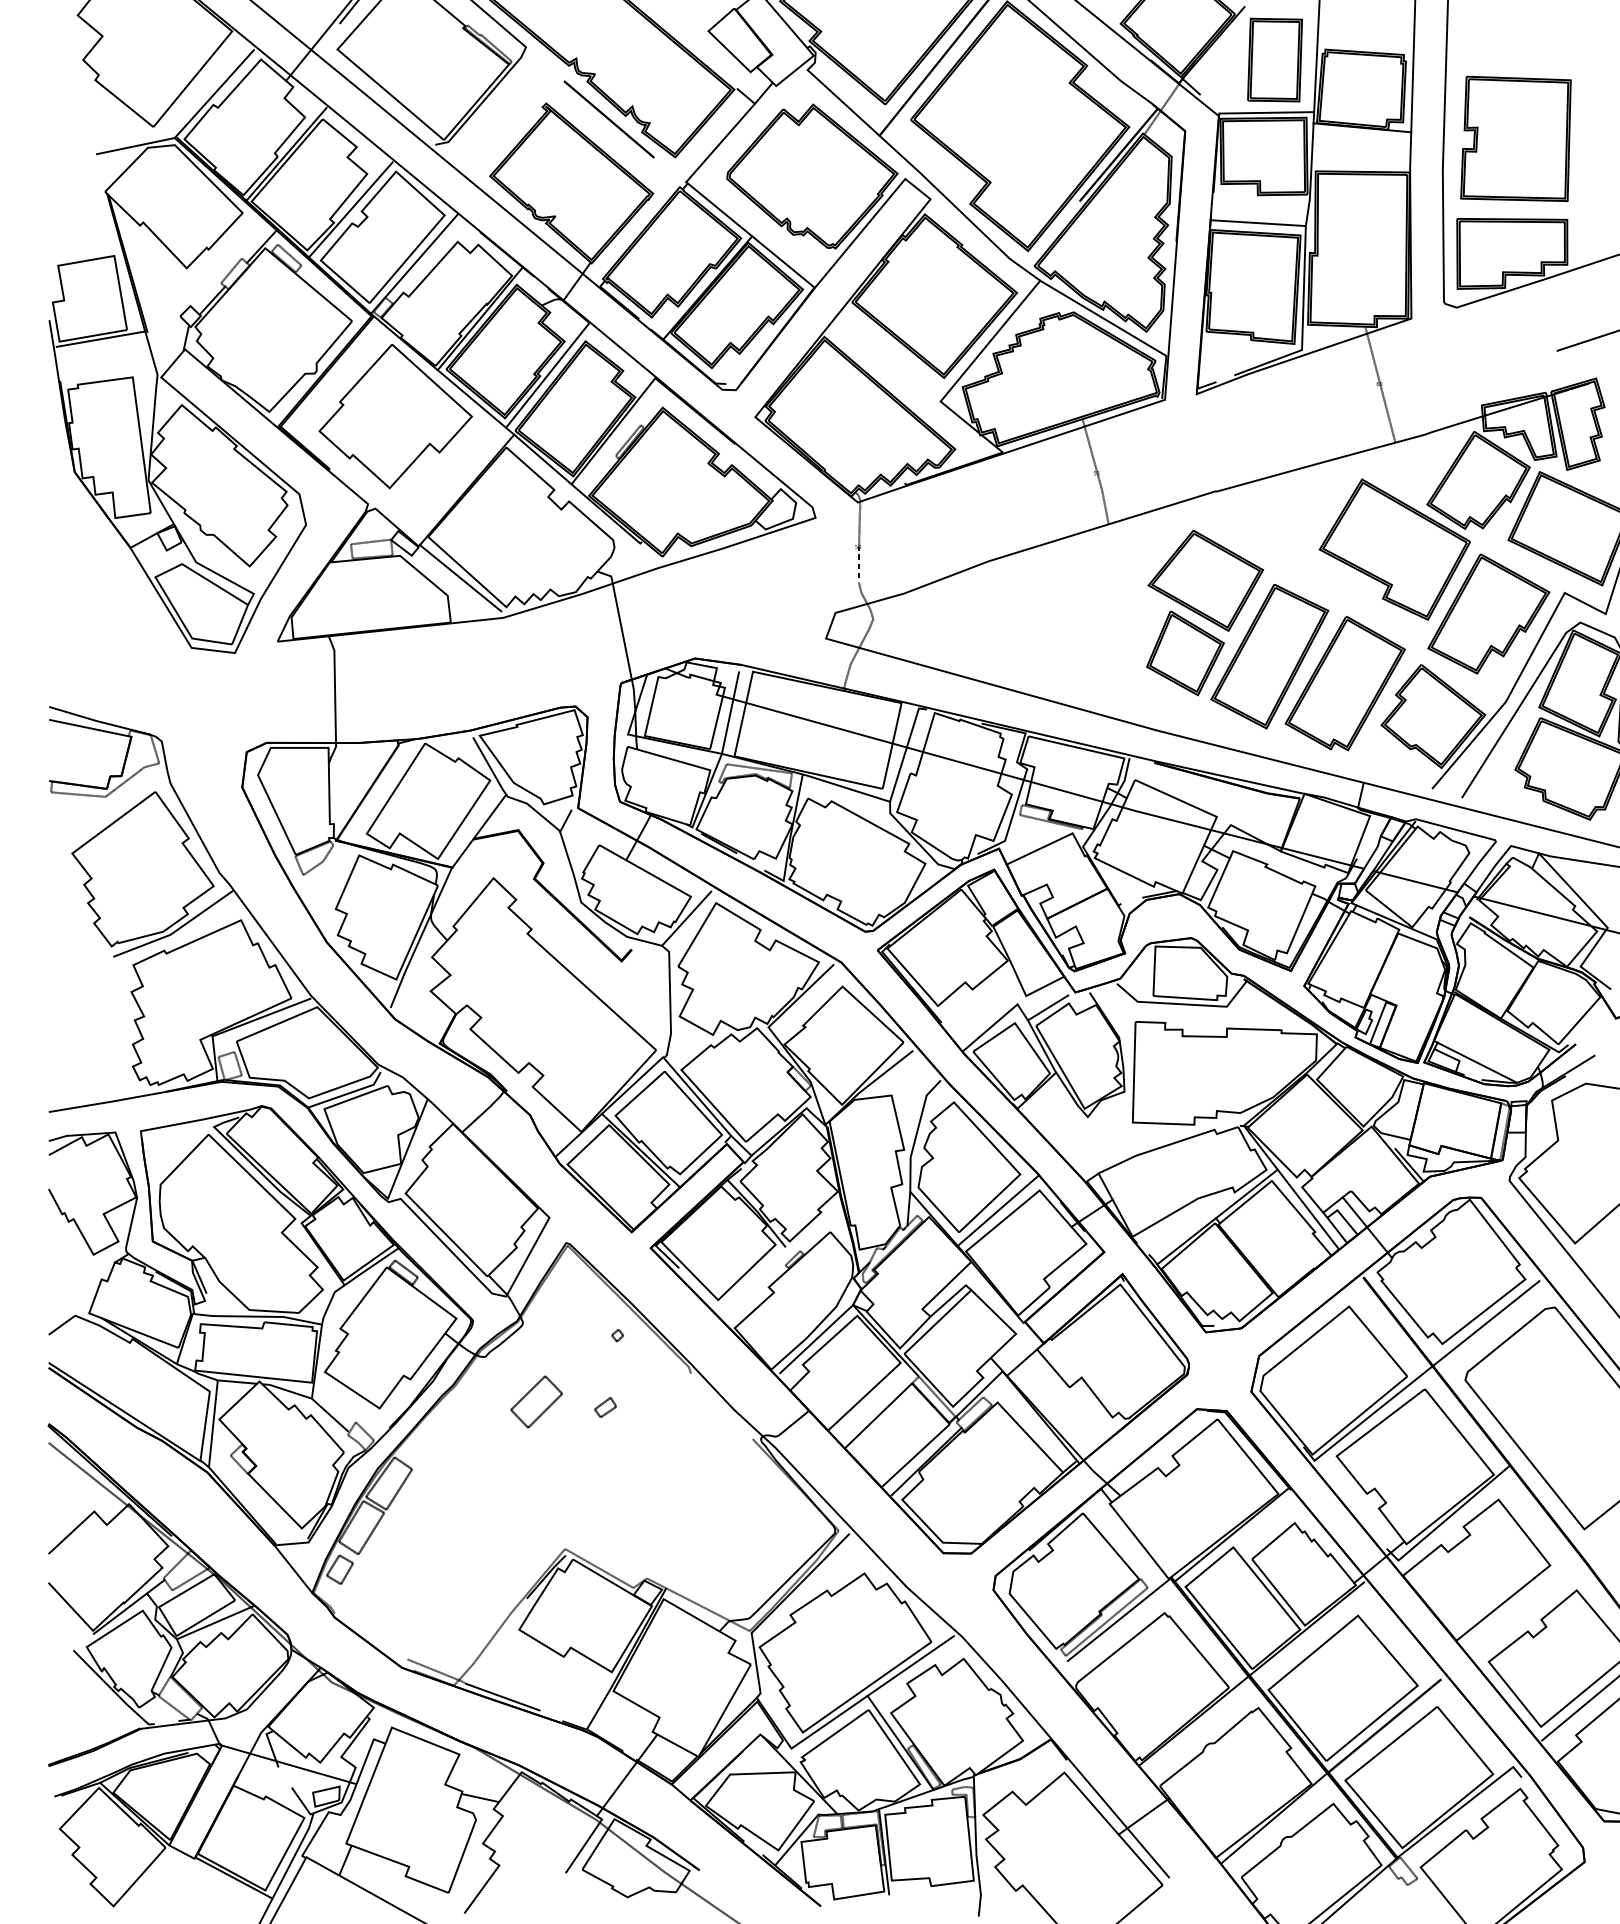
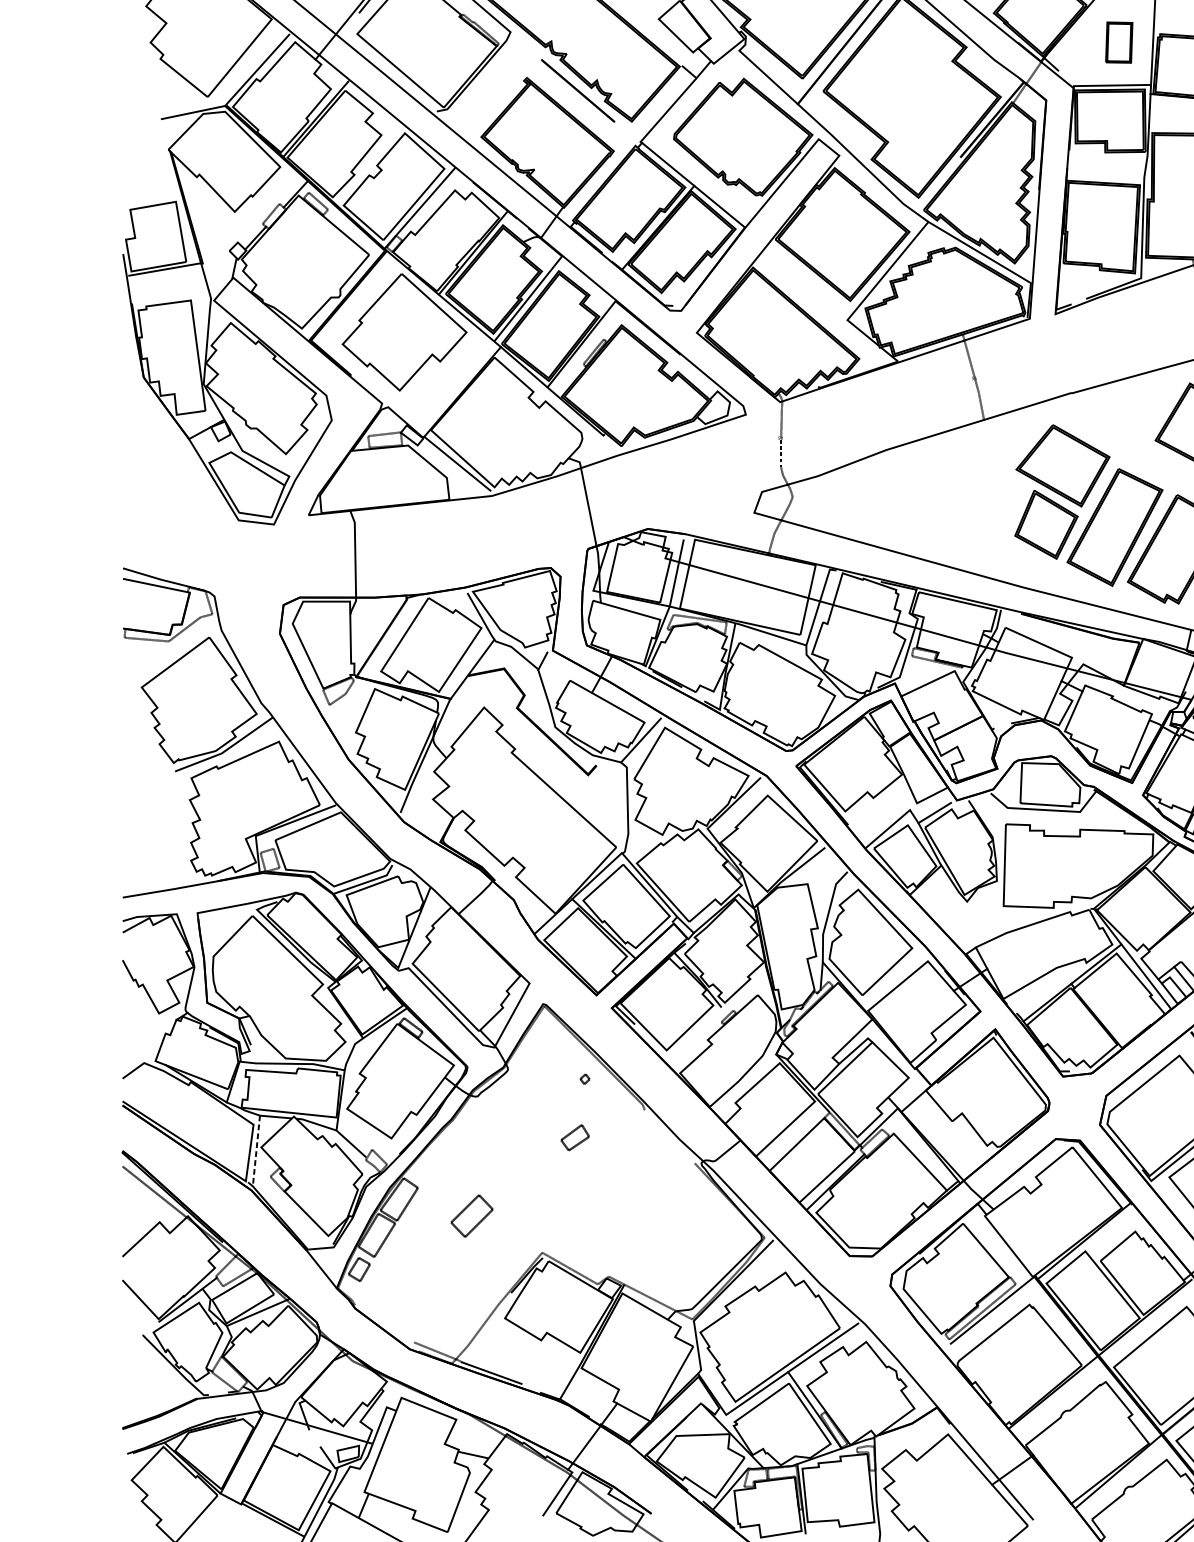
part: (1274, 59) -> (1118, 42), size x0.6
line: (350, 209) -> (367, 164), removed
line: (1257, 223) -> (1105, 175), removed
line: (998, 1210) -> (894, 977), removed
line: (816, 1339) -> (746, 1082), removed
part: (536, 1401) -> (471, 1215), moved
part: (605, 1407) -> (575, 1137), size x1.6
line: (212, 1430) -> (255, 1156), solid -> dashed

